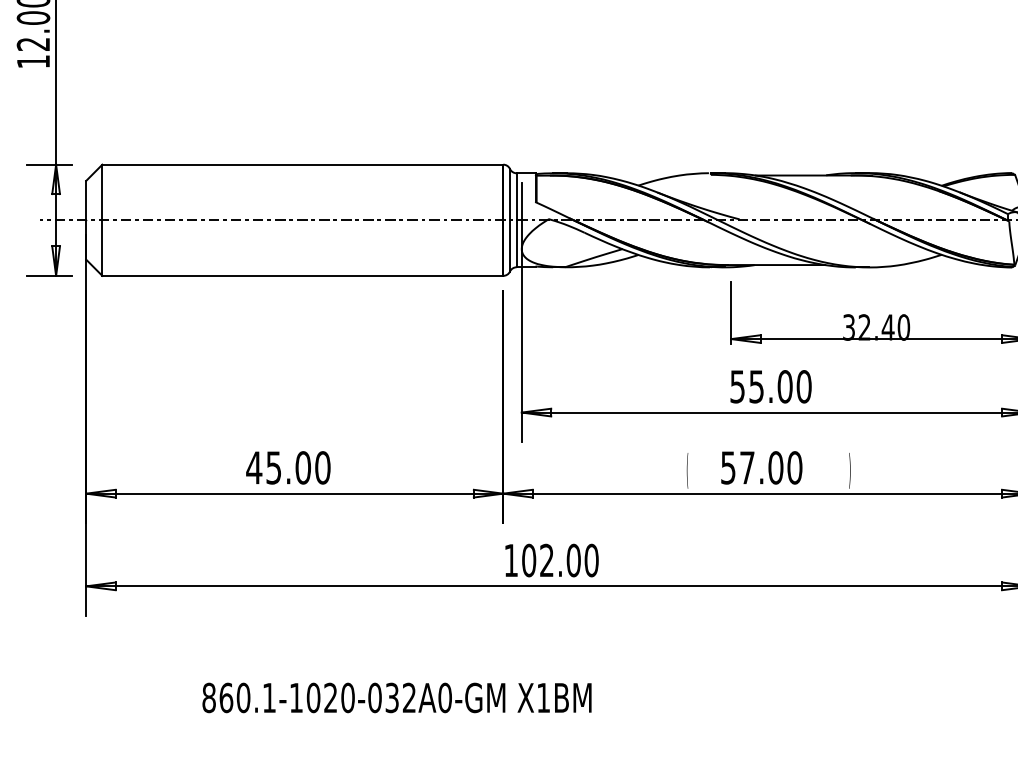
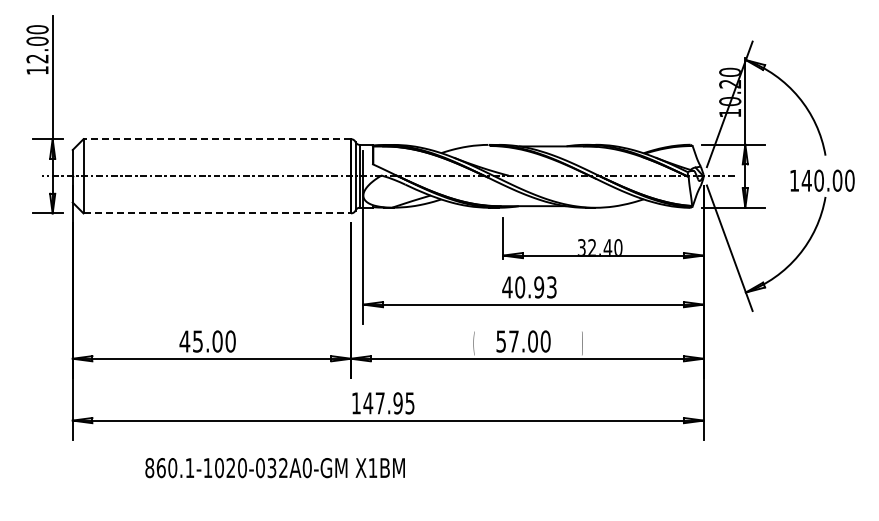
line: (303, 165) -> (217, 139), solid -> dashed
line: (303, 276) -> (217, 213), solid -> dashed
text: (770, 386) -> (529, 287), 55.00 -> 40.93
text: (559, 560) -> (388, 403), 102.00 -> 147.95
text: (396, 698) -> (274, 468), moved

